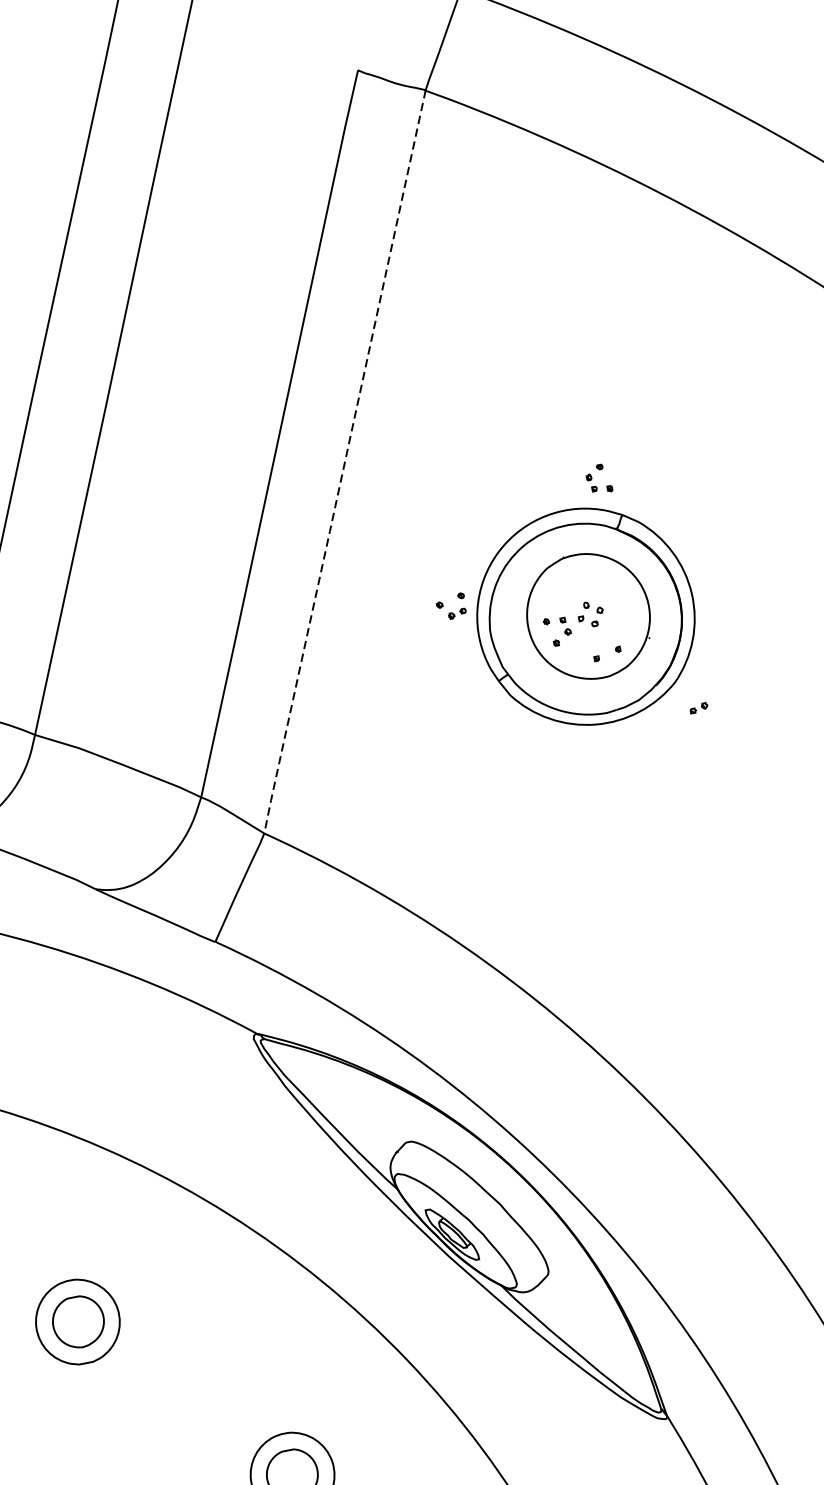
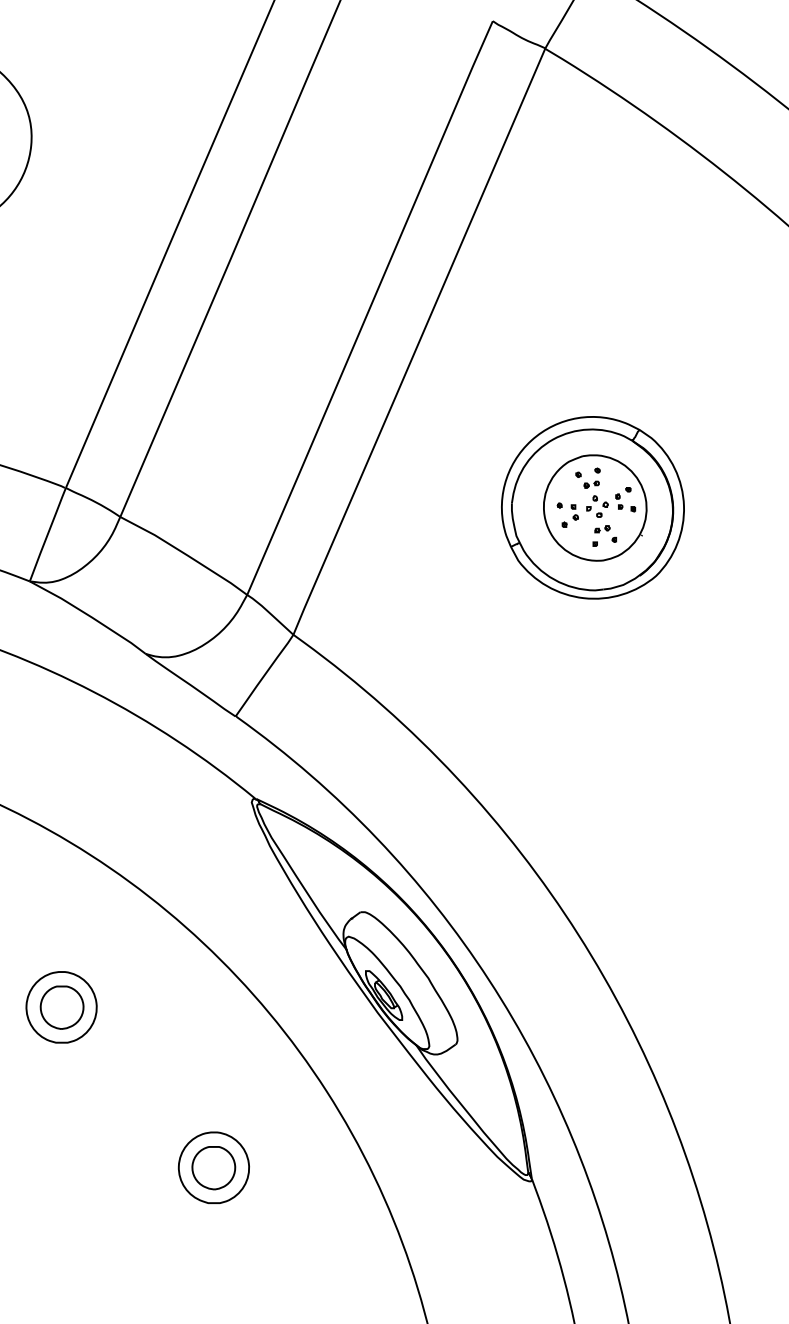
line: (344, 464) -> (418, 343), dashed -> solid
part: (598, 479) -> (625, 499), moved
part: (450, 606) -> (587, 477), moved
part: (698, 708) -> (602, 529), moved

